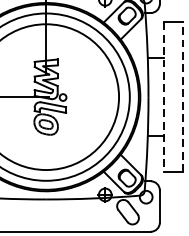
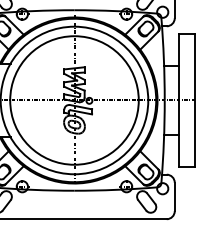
line: (164, 97) -> (178, 100), dashed -> solid
line: (182, 97) -> (194, 100), dashed -> solid

